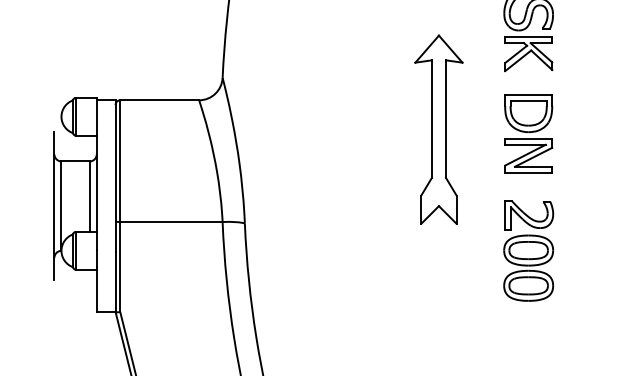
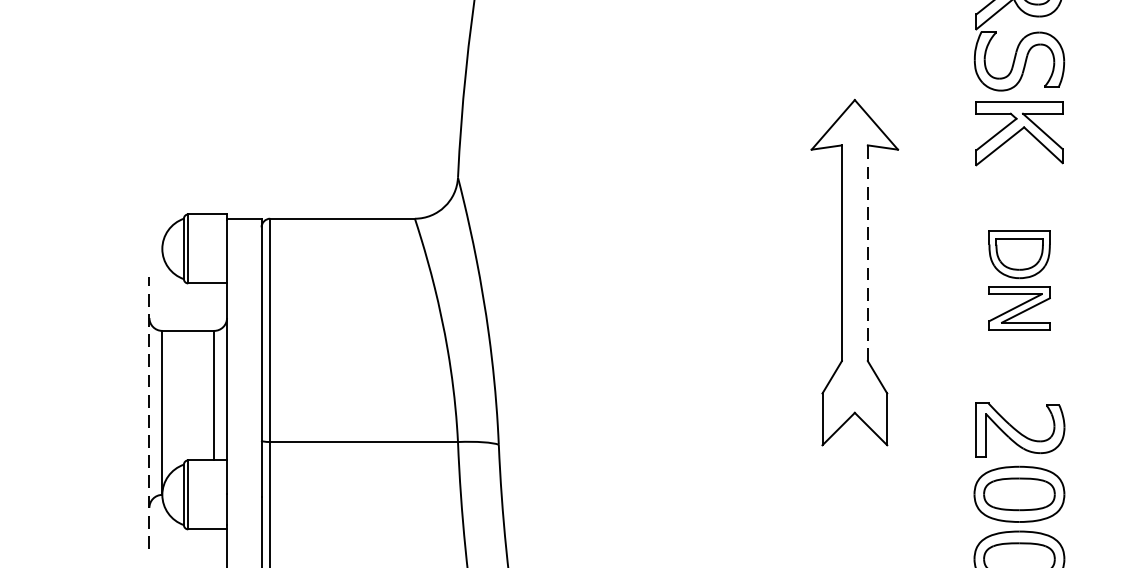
line: (446, 119) -> (868, 253), solid -> dashed
part: (528, 133) -> (1019, 279), size x0.7
line: (54, 205) -> (149, 411), solid -> dashed

